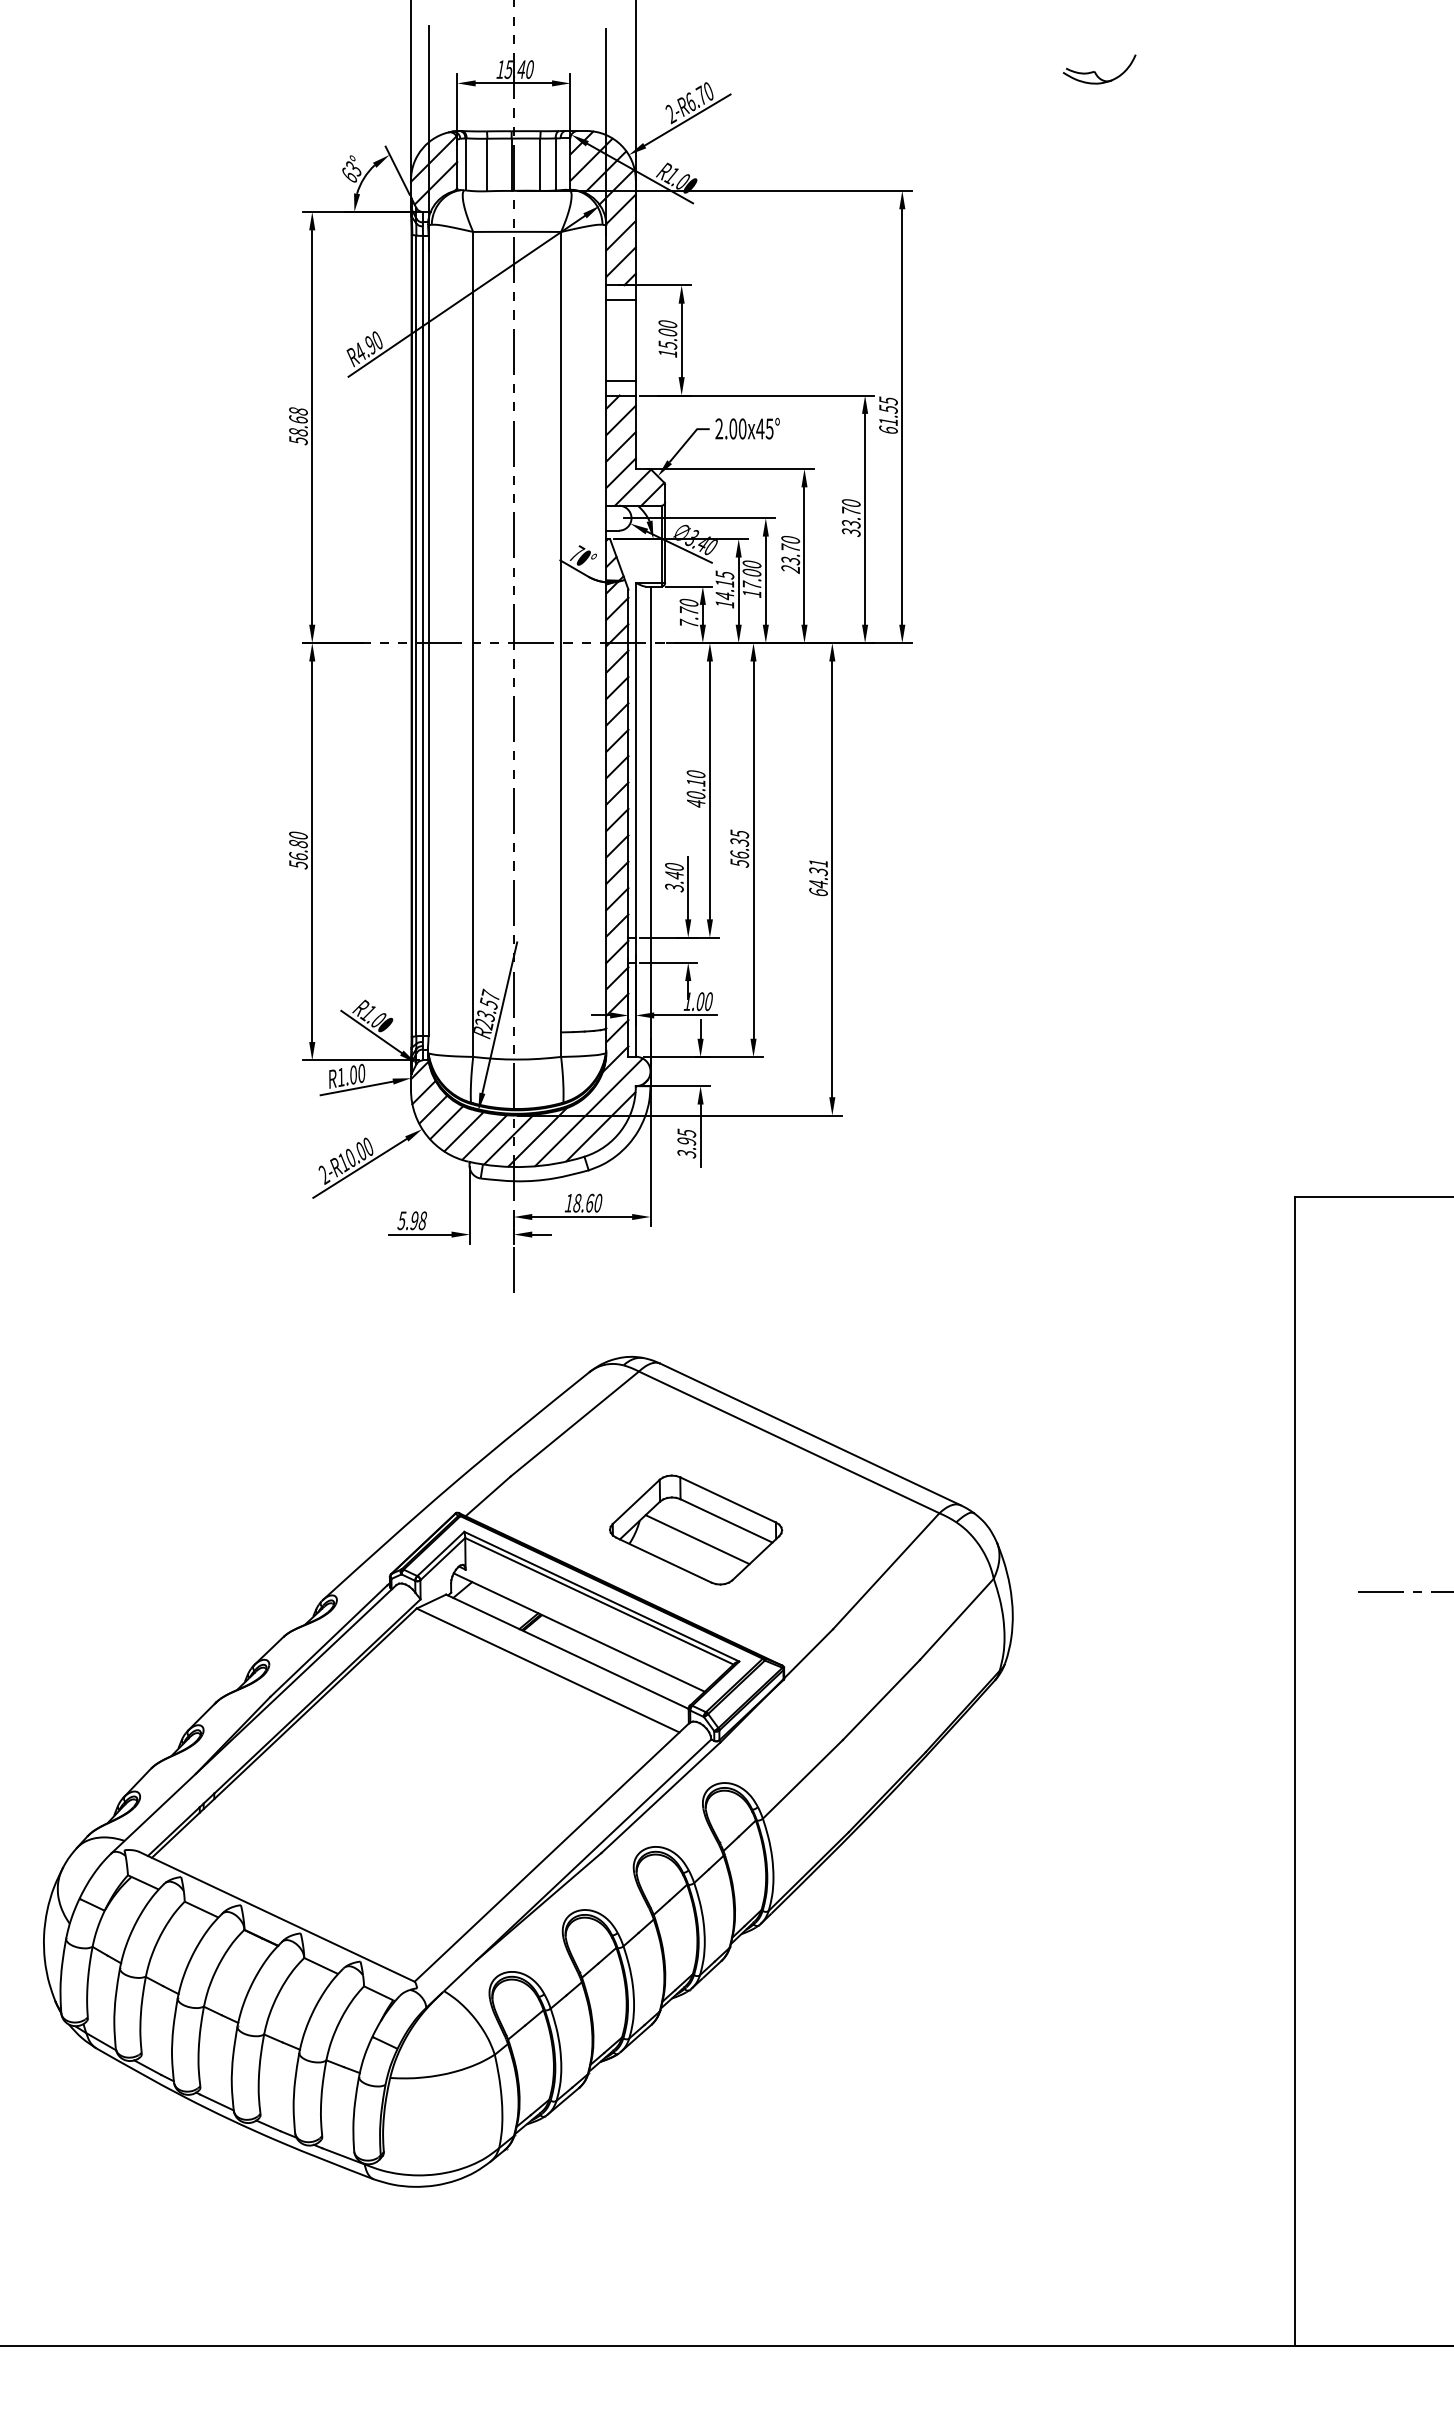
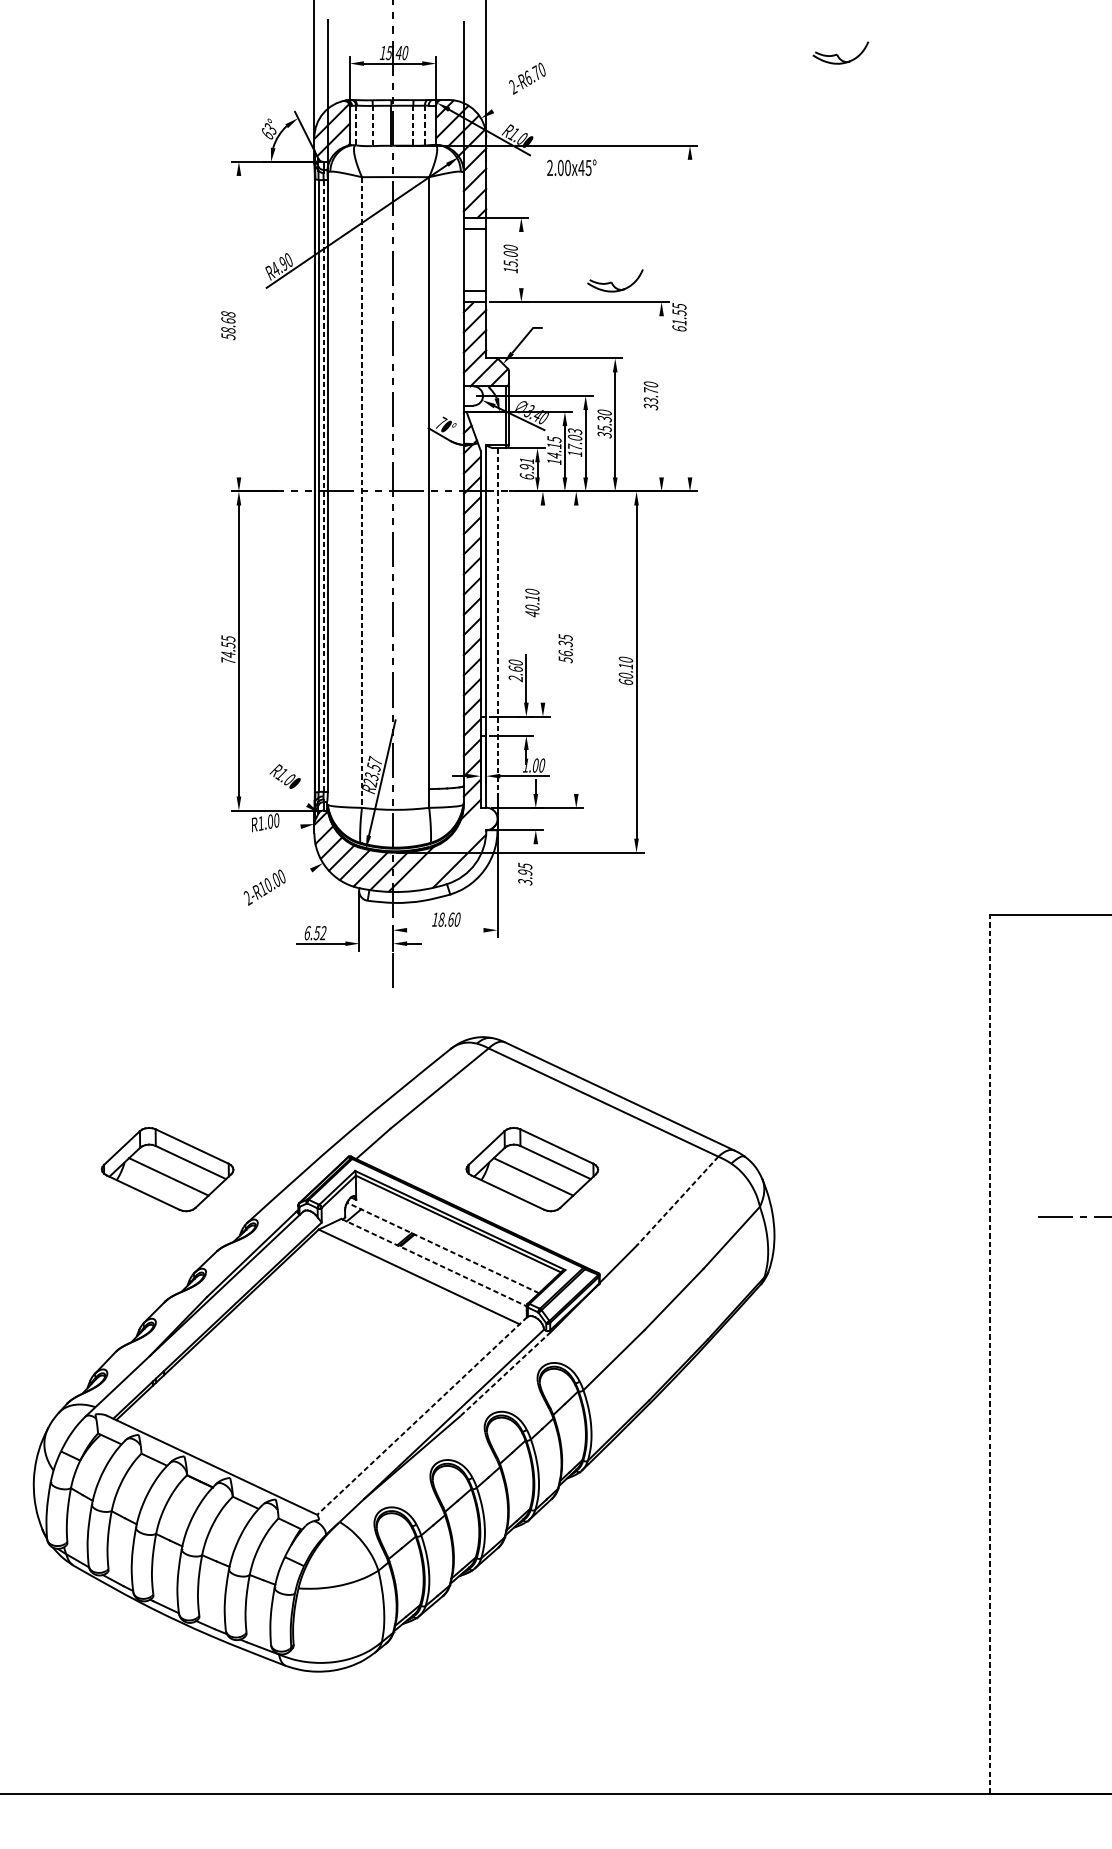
line: (687, 119) -> (525, 91), removed
line: (465, 164) -> (356, 125), solid -> dashed
line: (487, 165) -> (372, 126), solid -> dashed
line: (540, 165) -> (413, 126), solid -> dashed
line: (555, 165) -> (424, 126), solid -> dashed
line: (681, 340) -> (521, 260), removed
part: (804, 367) -> (615, 280), added
line: (902, 416) -> (690, 318), removed
line: (312, 427) -> (239, 326), removed
text: (747, 428) -> (571, 167), moved
line: (865, 518) -> (661, 396), removed
text: (790, 558) -> (604, 426), 23.70 -> 35.30
text: (751, 564) -> (574, 431), 17.00 -> 17.03
text: (688, 612) -> (526, 468), 7.70 -> 6.91
line: (423, 636) -> (323, 486), solid -> dashed
line: (473, 644) -> (362, 492), solid -> dashed
line: (709, 790) -> (542, 604), removed
line: (650, 836) -> (497, 639), solid -> dashed
line: (753, 849) -> (576, 649), removed
text: (298, 850) -> (228, 650), 56.80 -> 74.55
text: (818, 873) -> (625, 667), 64.31 -> 60.10
text: (674, 881) -> (515, 673), 3.40 -> 2.60
line: (371, 1031) -> (284, 788), removed
line: (356, 1088) -> (272, 831), removed
line: (588, 1111) -> (450, 849), removed
line: (700, 1135) -> (535, 867), removed
line: (359, 1167) -> (275, 892), removed
line: (582, 1217) -> (445, 930), removed
text: (411, 1220) -> (314, 932), 5.98 -> 6.52
part: (219, 1529) -> (168, 1169), added
line: (886, 1571) -> (677, 1201), solid -> dashed
line: (579, 1632) -> (443, 1247), solid -> dashed
line: (567, 1651) -> (434, 1262), solid -> dashed
line: (1295, 1771) -> (990, 1354), solid -> dashed
line: (660, 1798) -> (505, 1374), solid -> dashed
line: (552, 1852) -> (422, 1416), solid -> dashed

